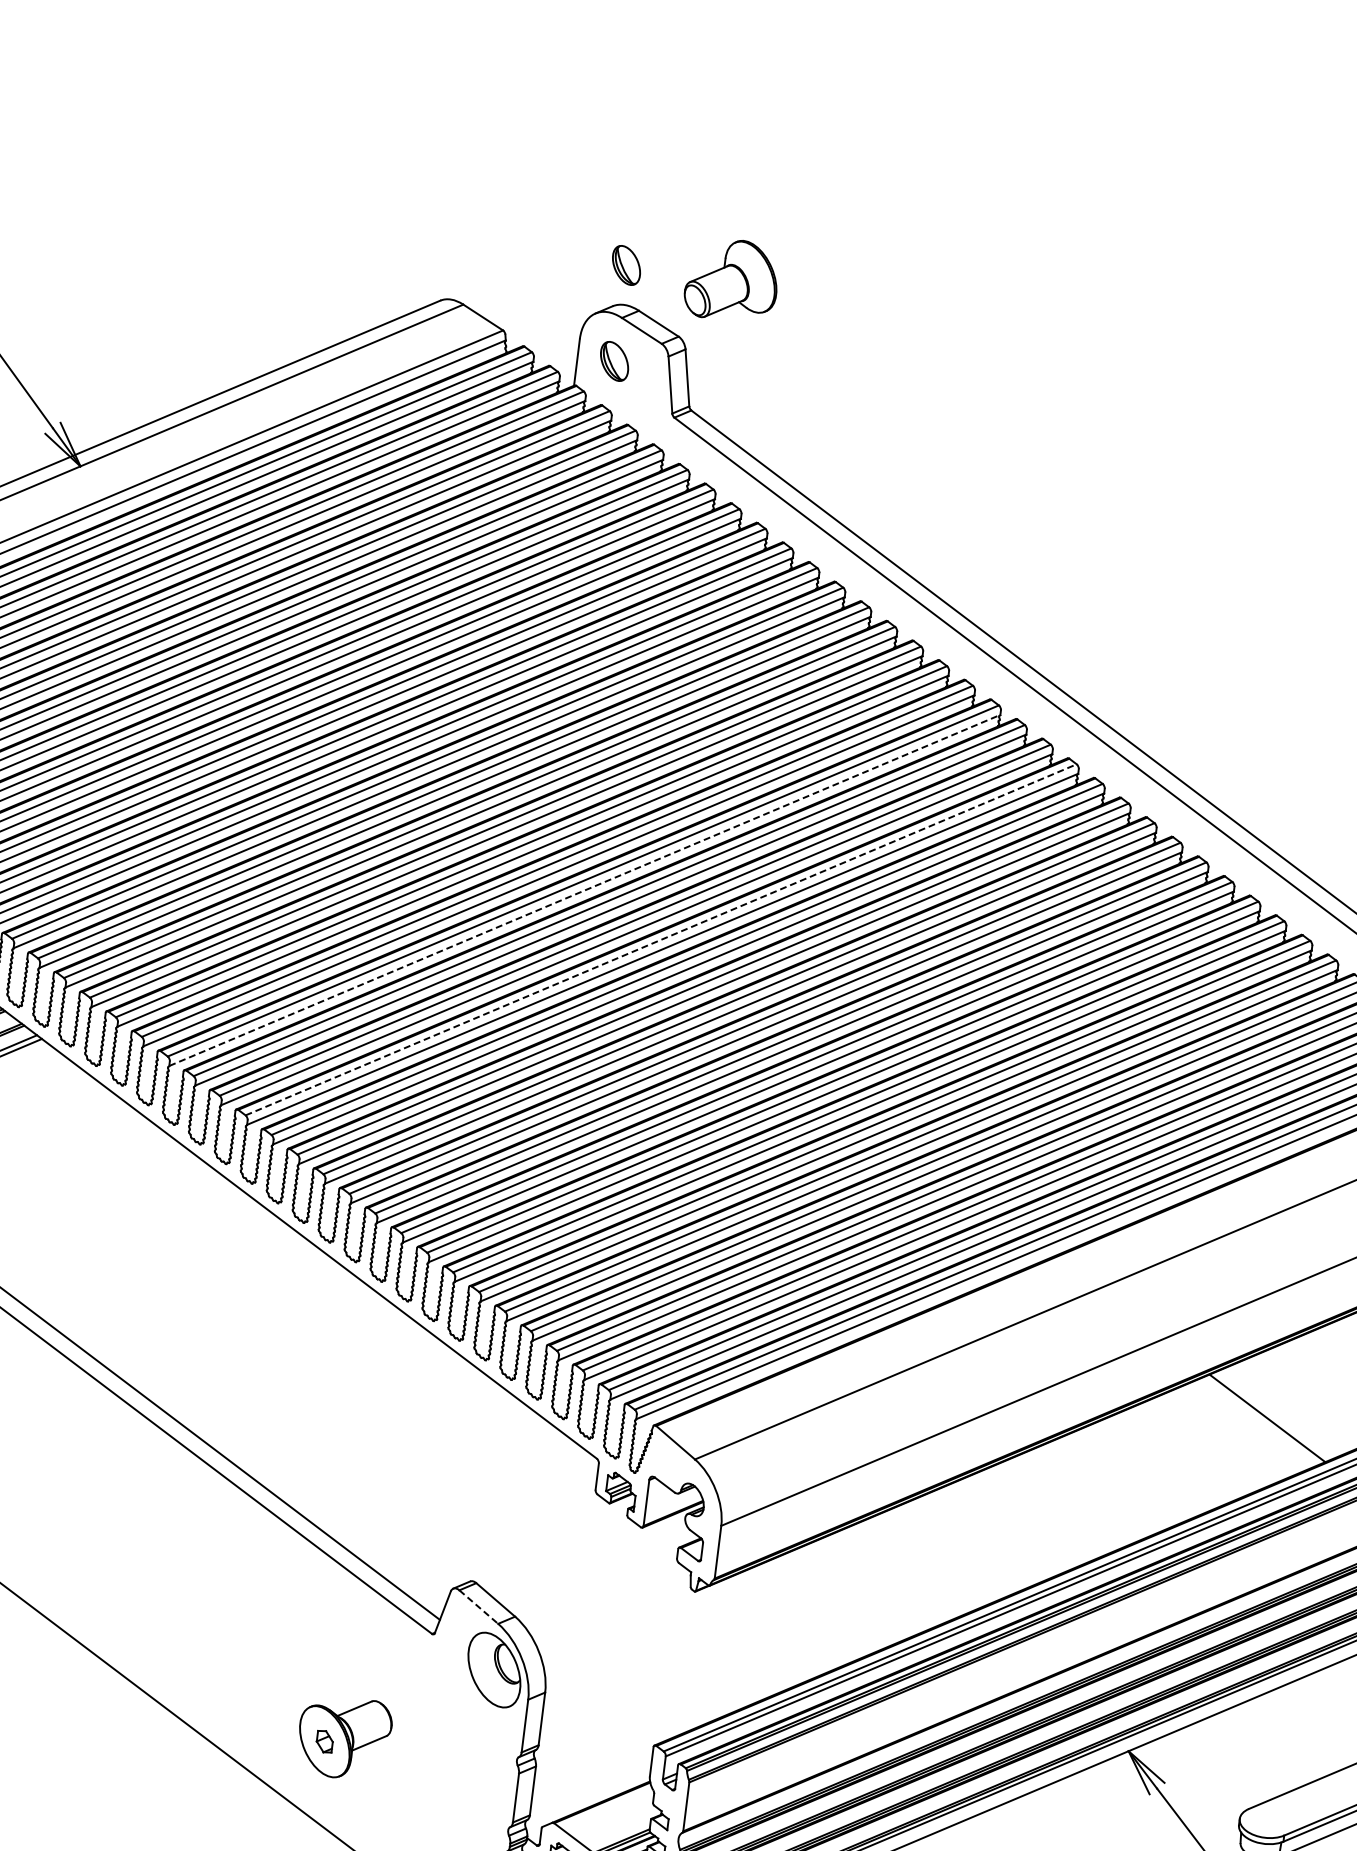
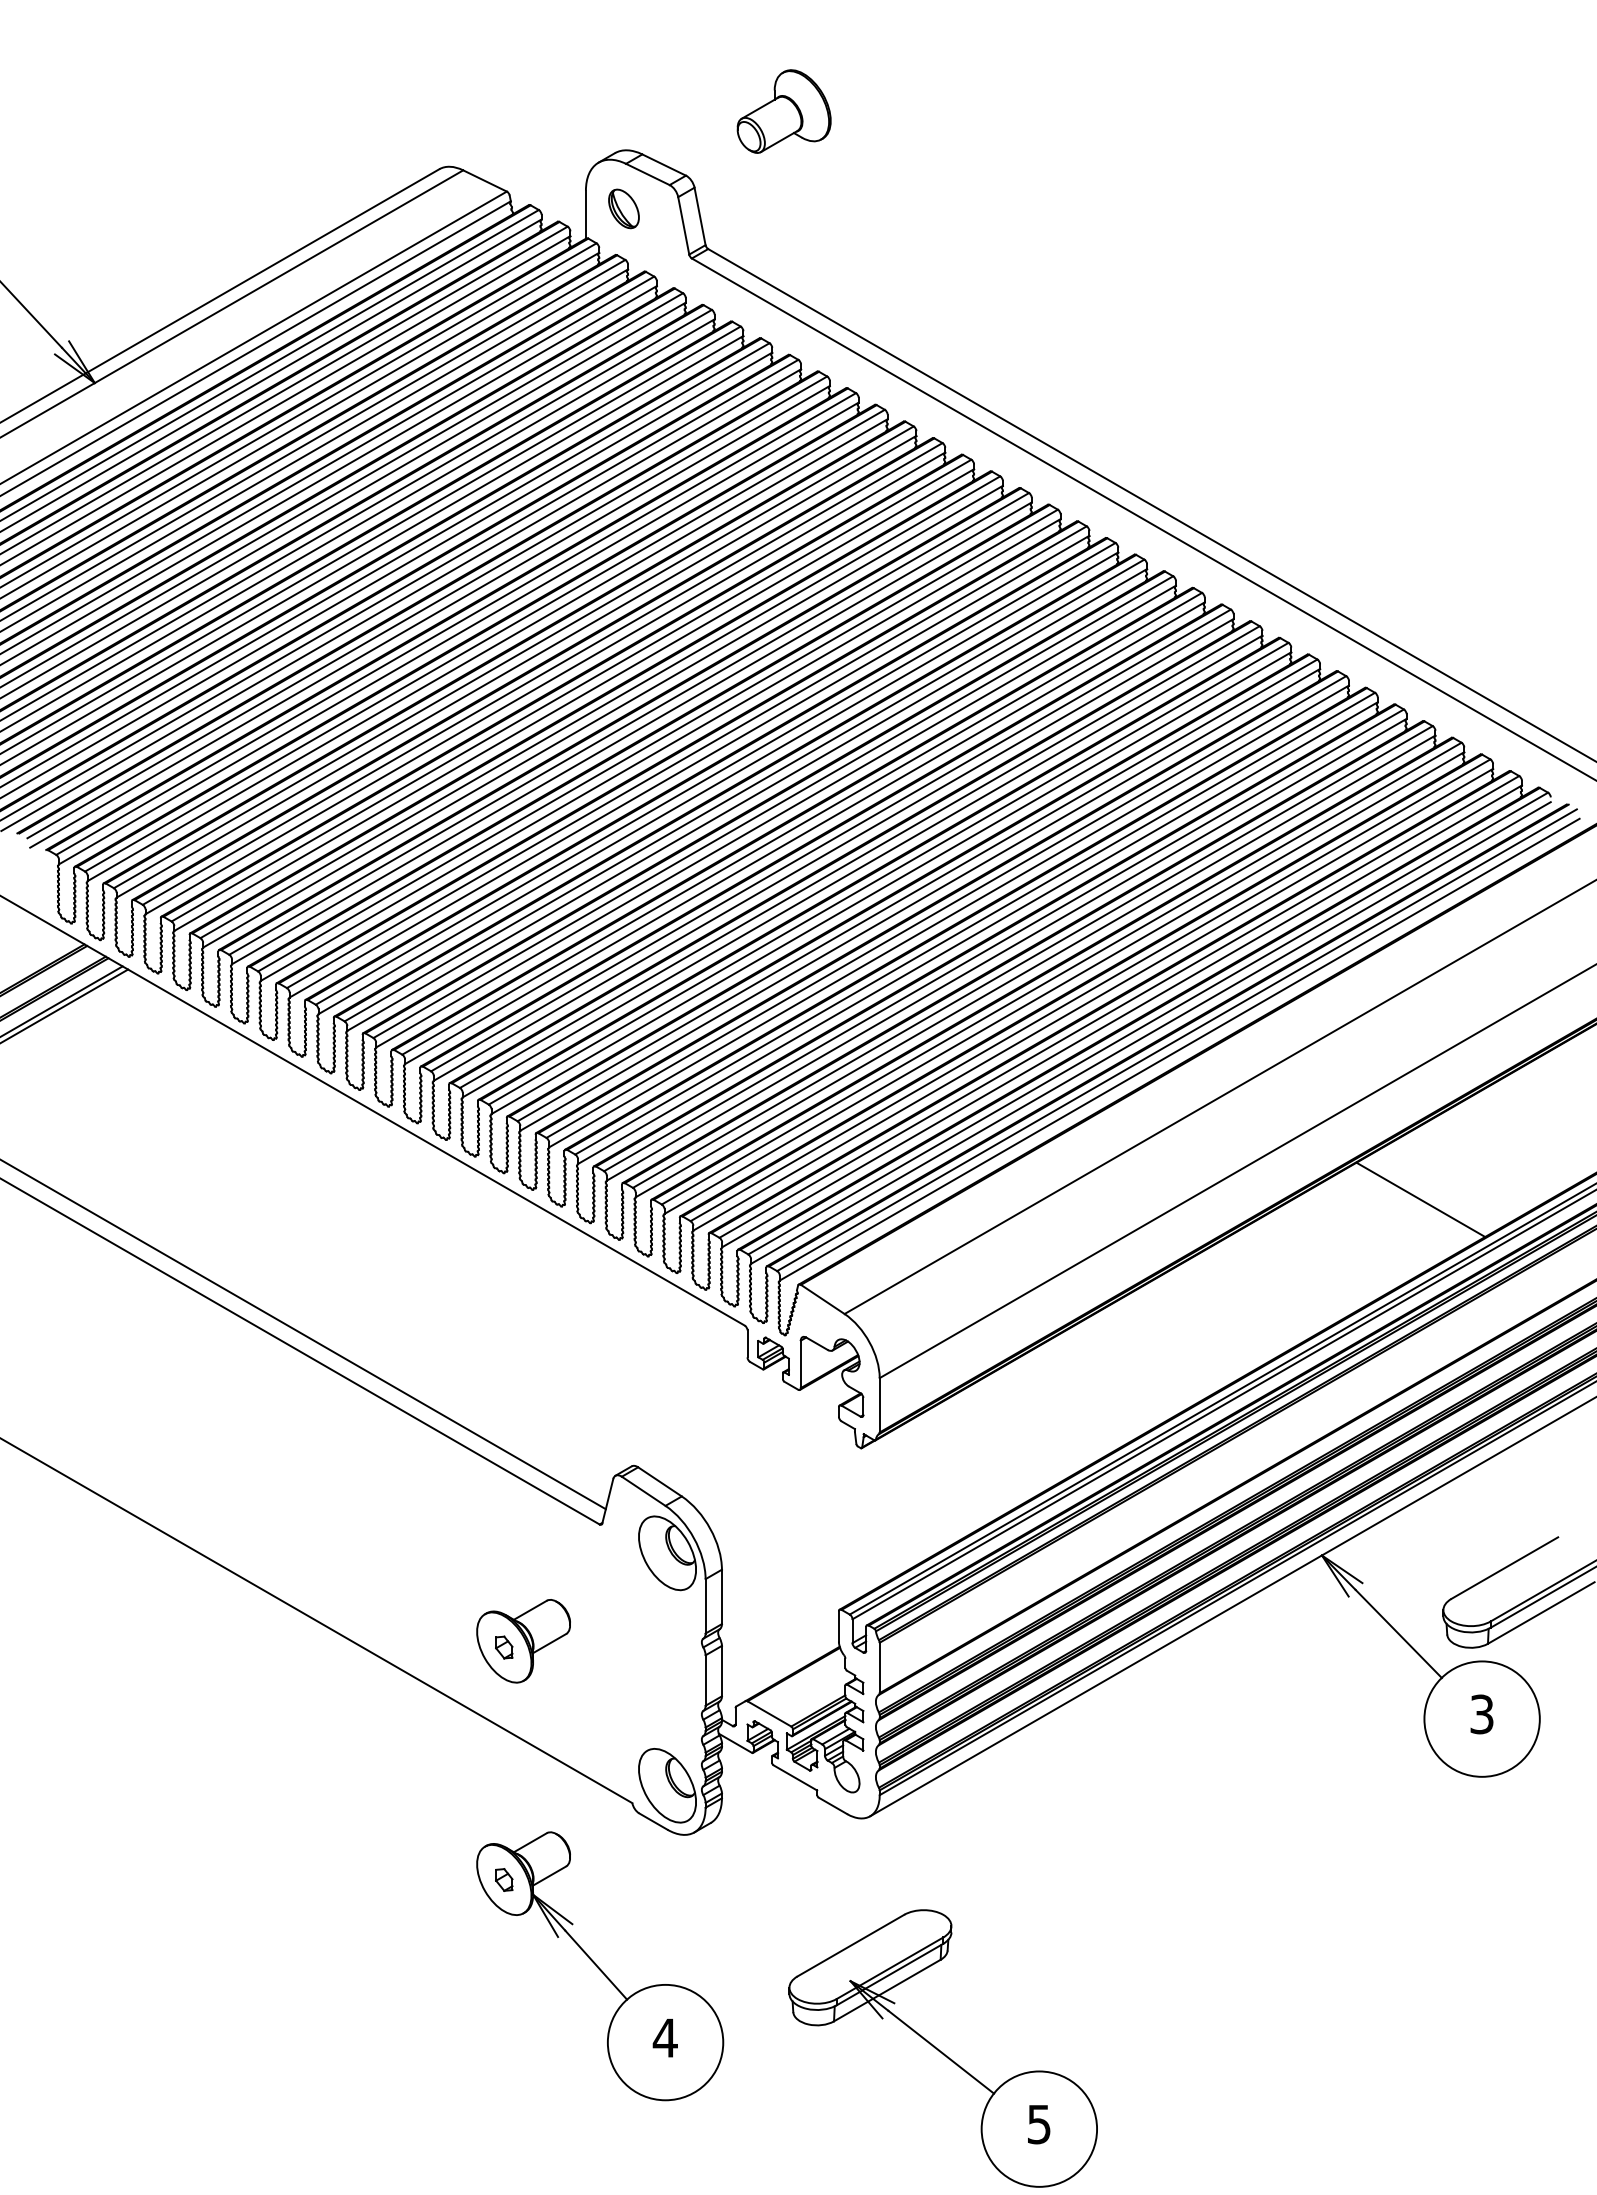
part: (626, 264) -> (623, 109), removed
part: (731, 280) -> (783, 111), moved
line: (584, 890) -> (660, 750), dashed -> solid
line: (661, 939) -> (744, 790), dashed -> solid
line: (479, 1607) -> (644, 1491), dashed -> solid

